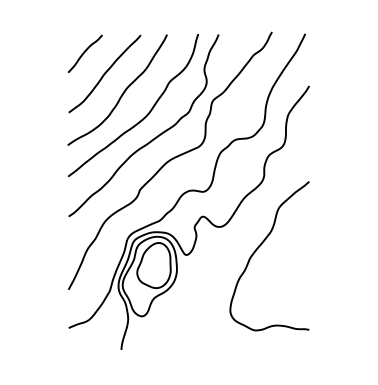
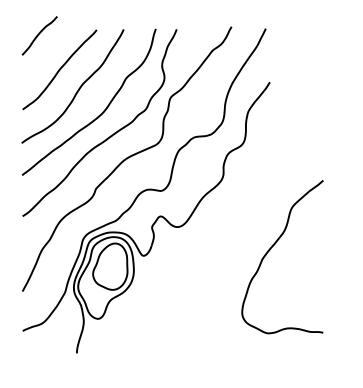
curve: (84, 53) -> (38, 35), moved
curve: (257, 250) -> (270, 251), moved

